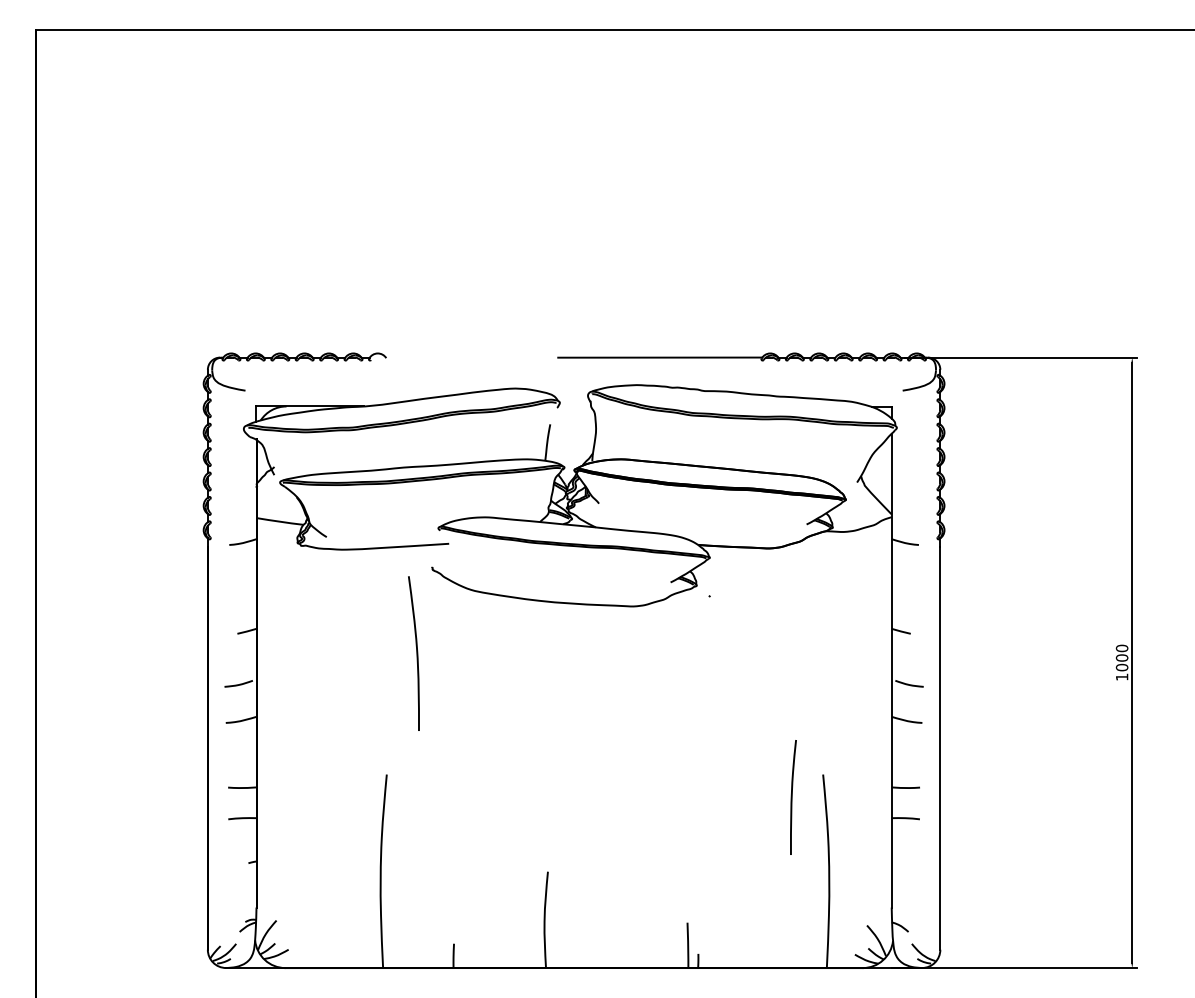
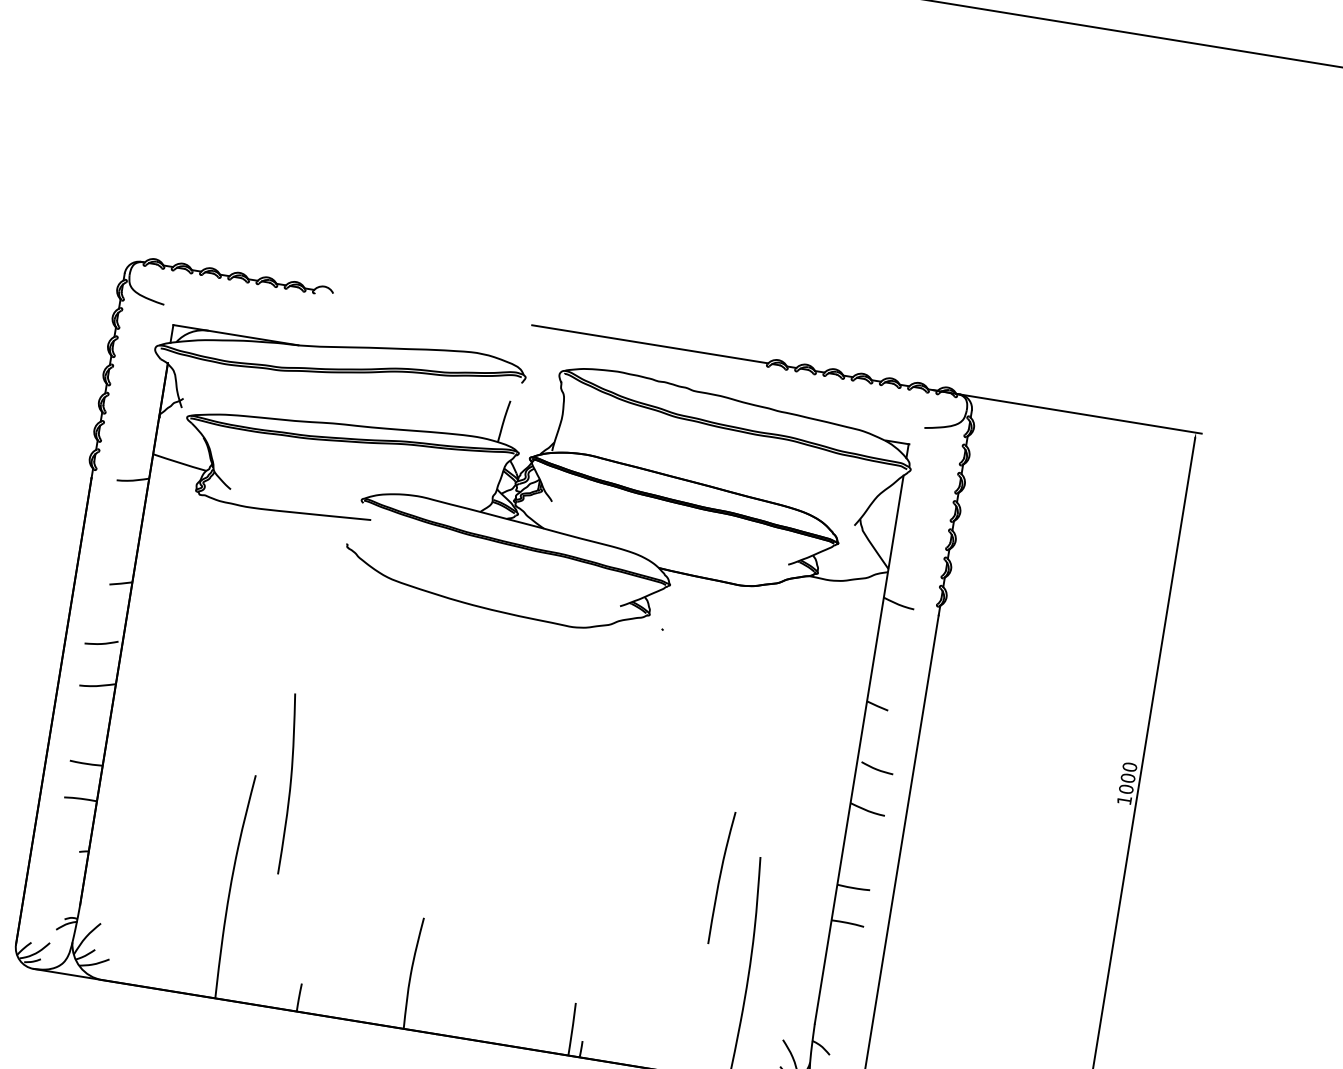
curve: (416, 653) -> (289, 784), moved

